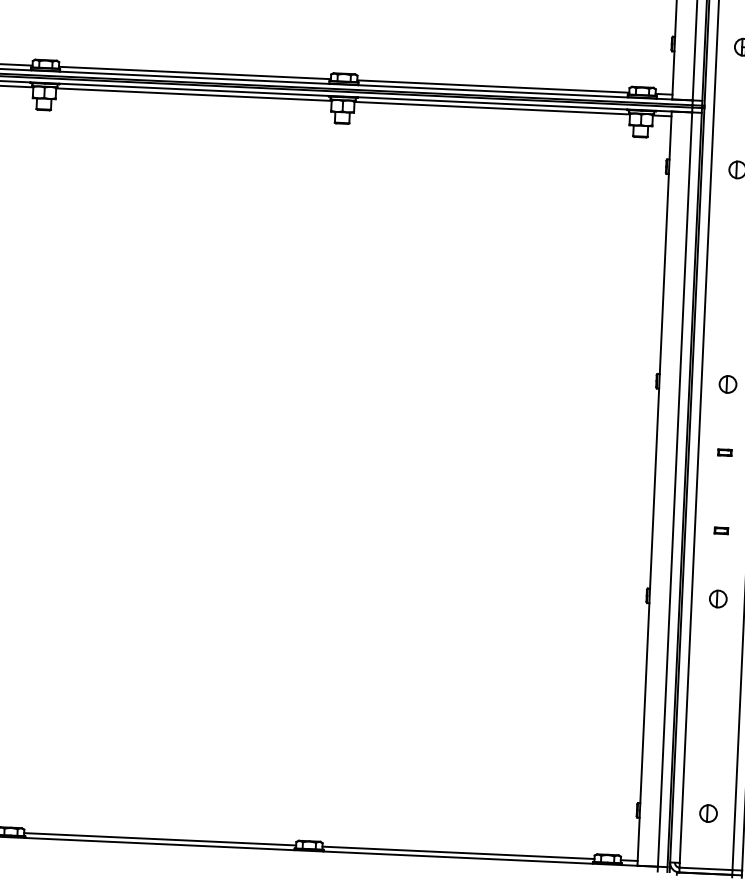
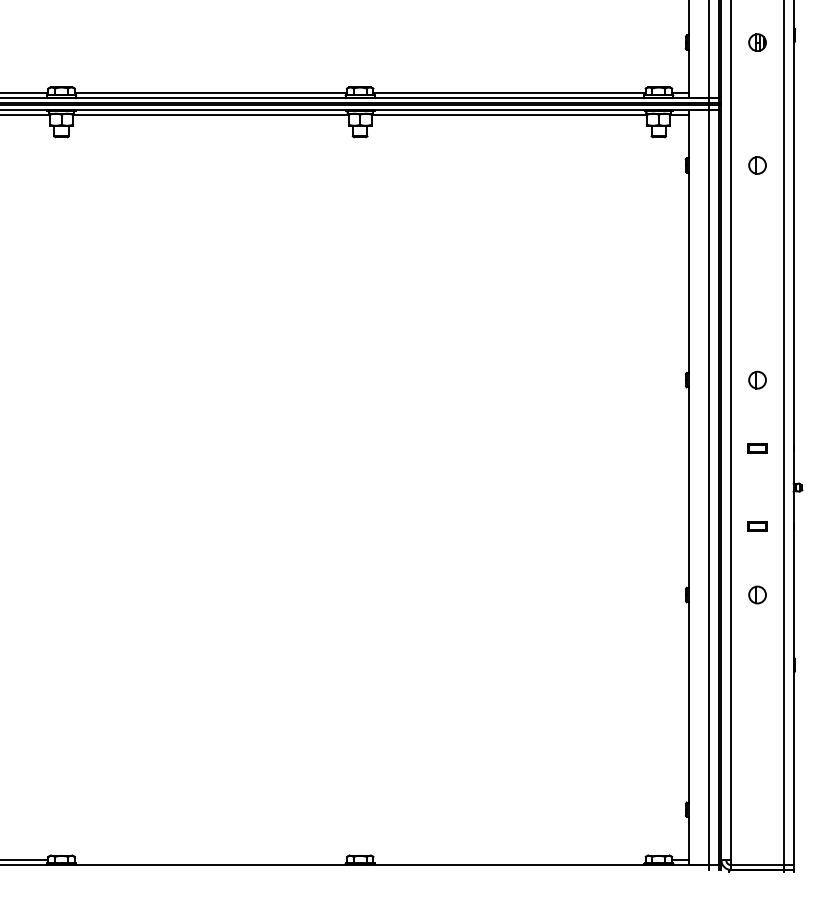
part: (724, 451) -> (757, 447), size x1.4
part: (721, 530) -> (757, 526), size x1.4
part: (708, 813) -> (757, 809), removed
line: (159, 839) -> (210, 860), removed
line: (458, 853) -> (509, 860), removed

